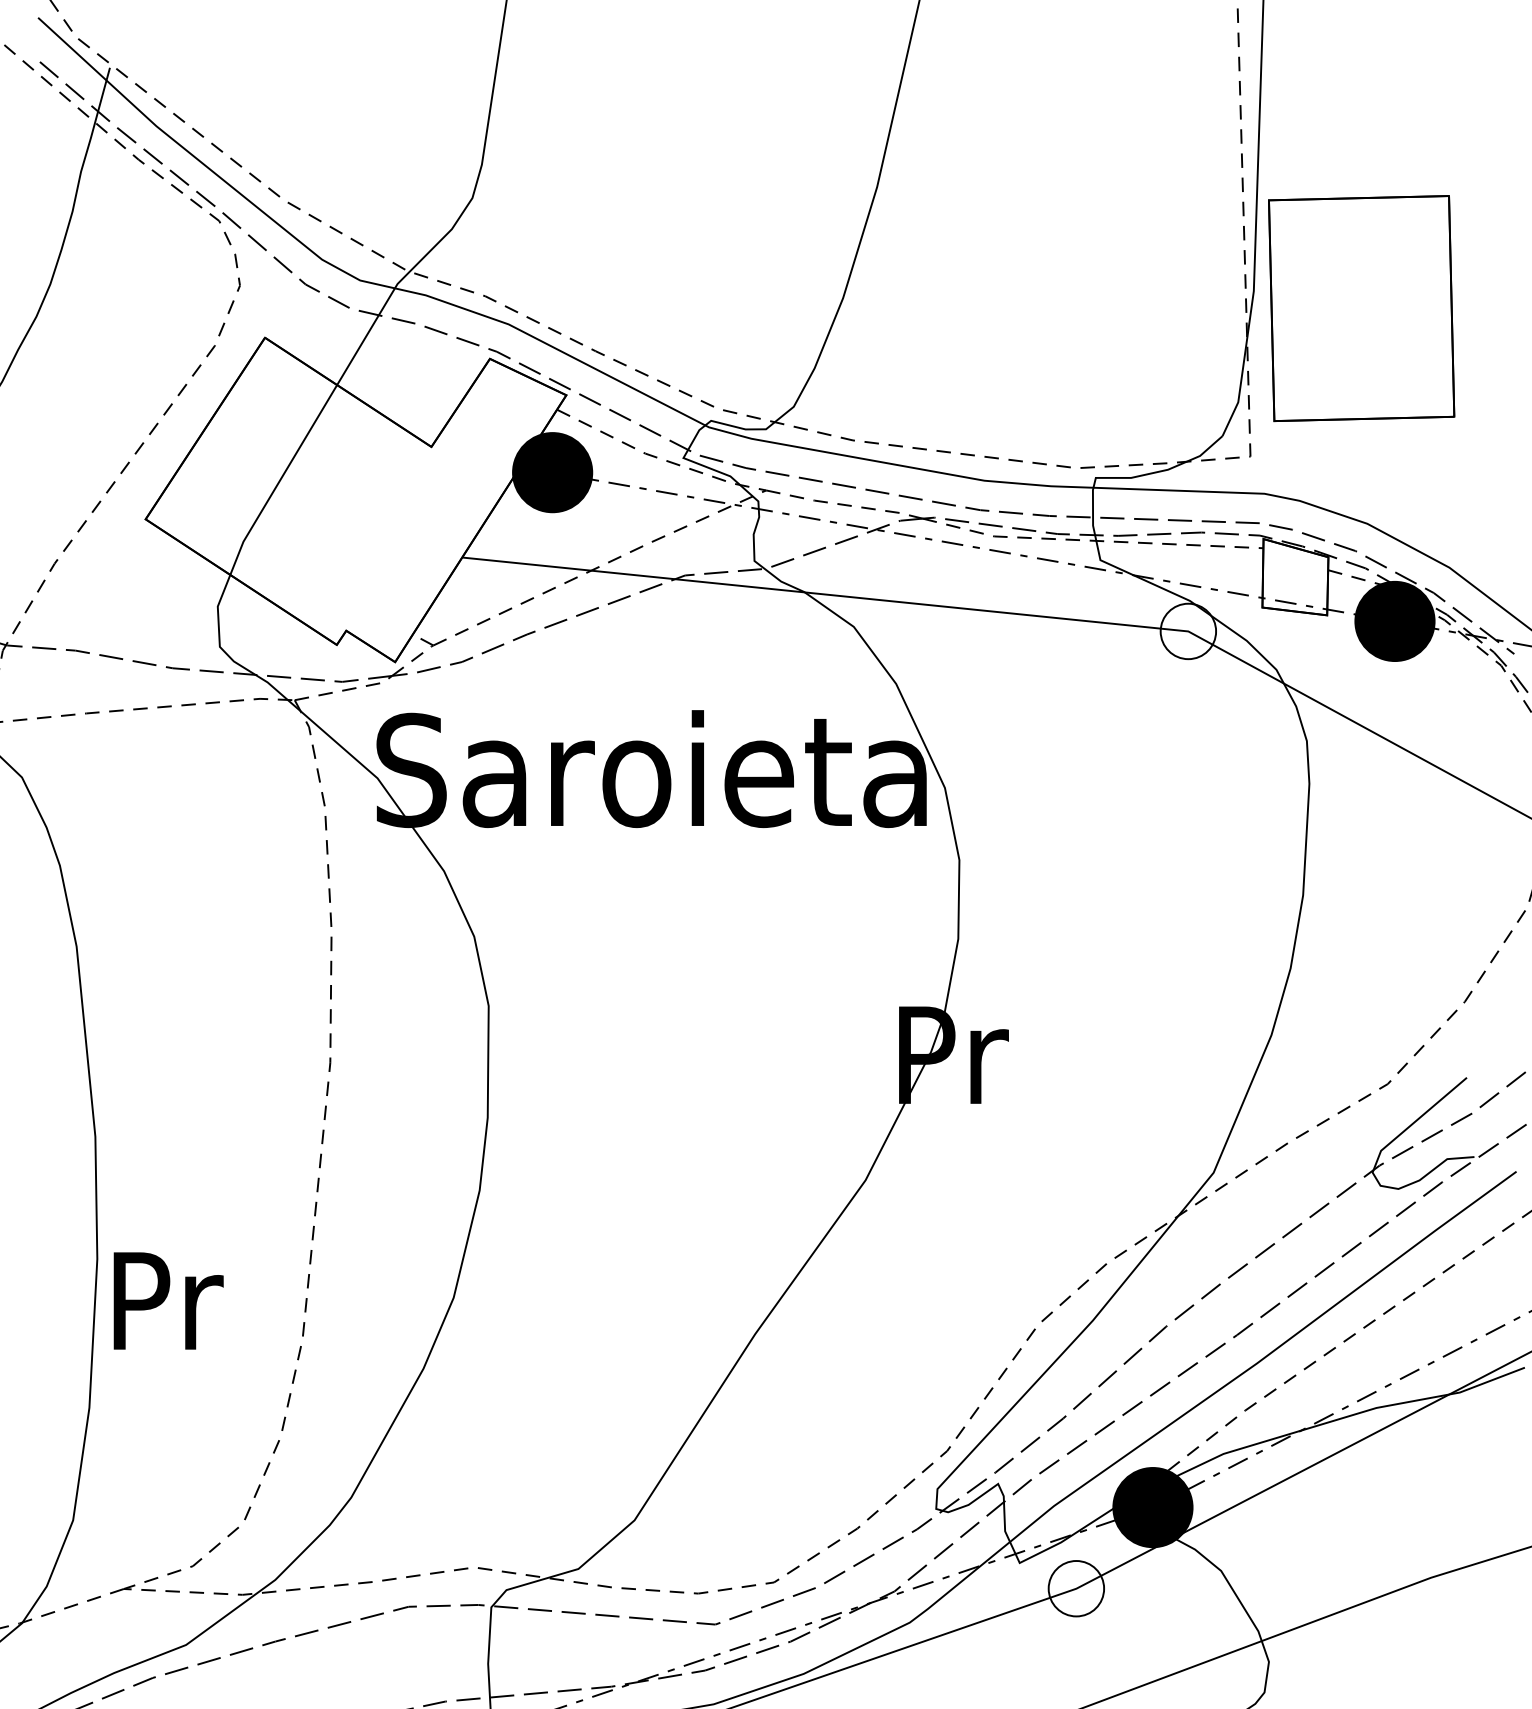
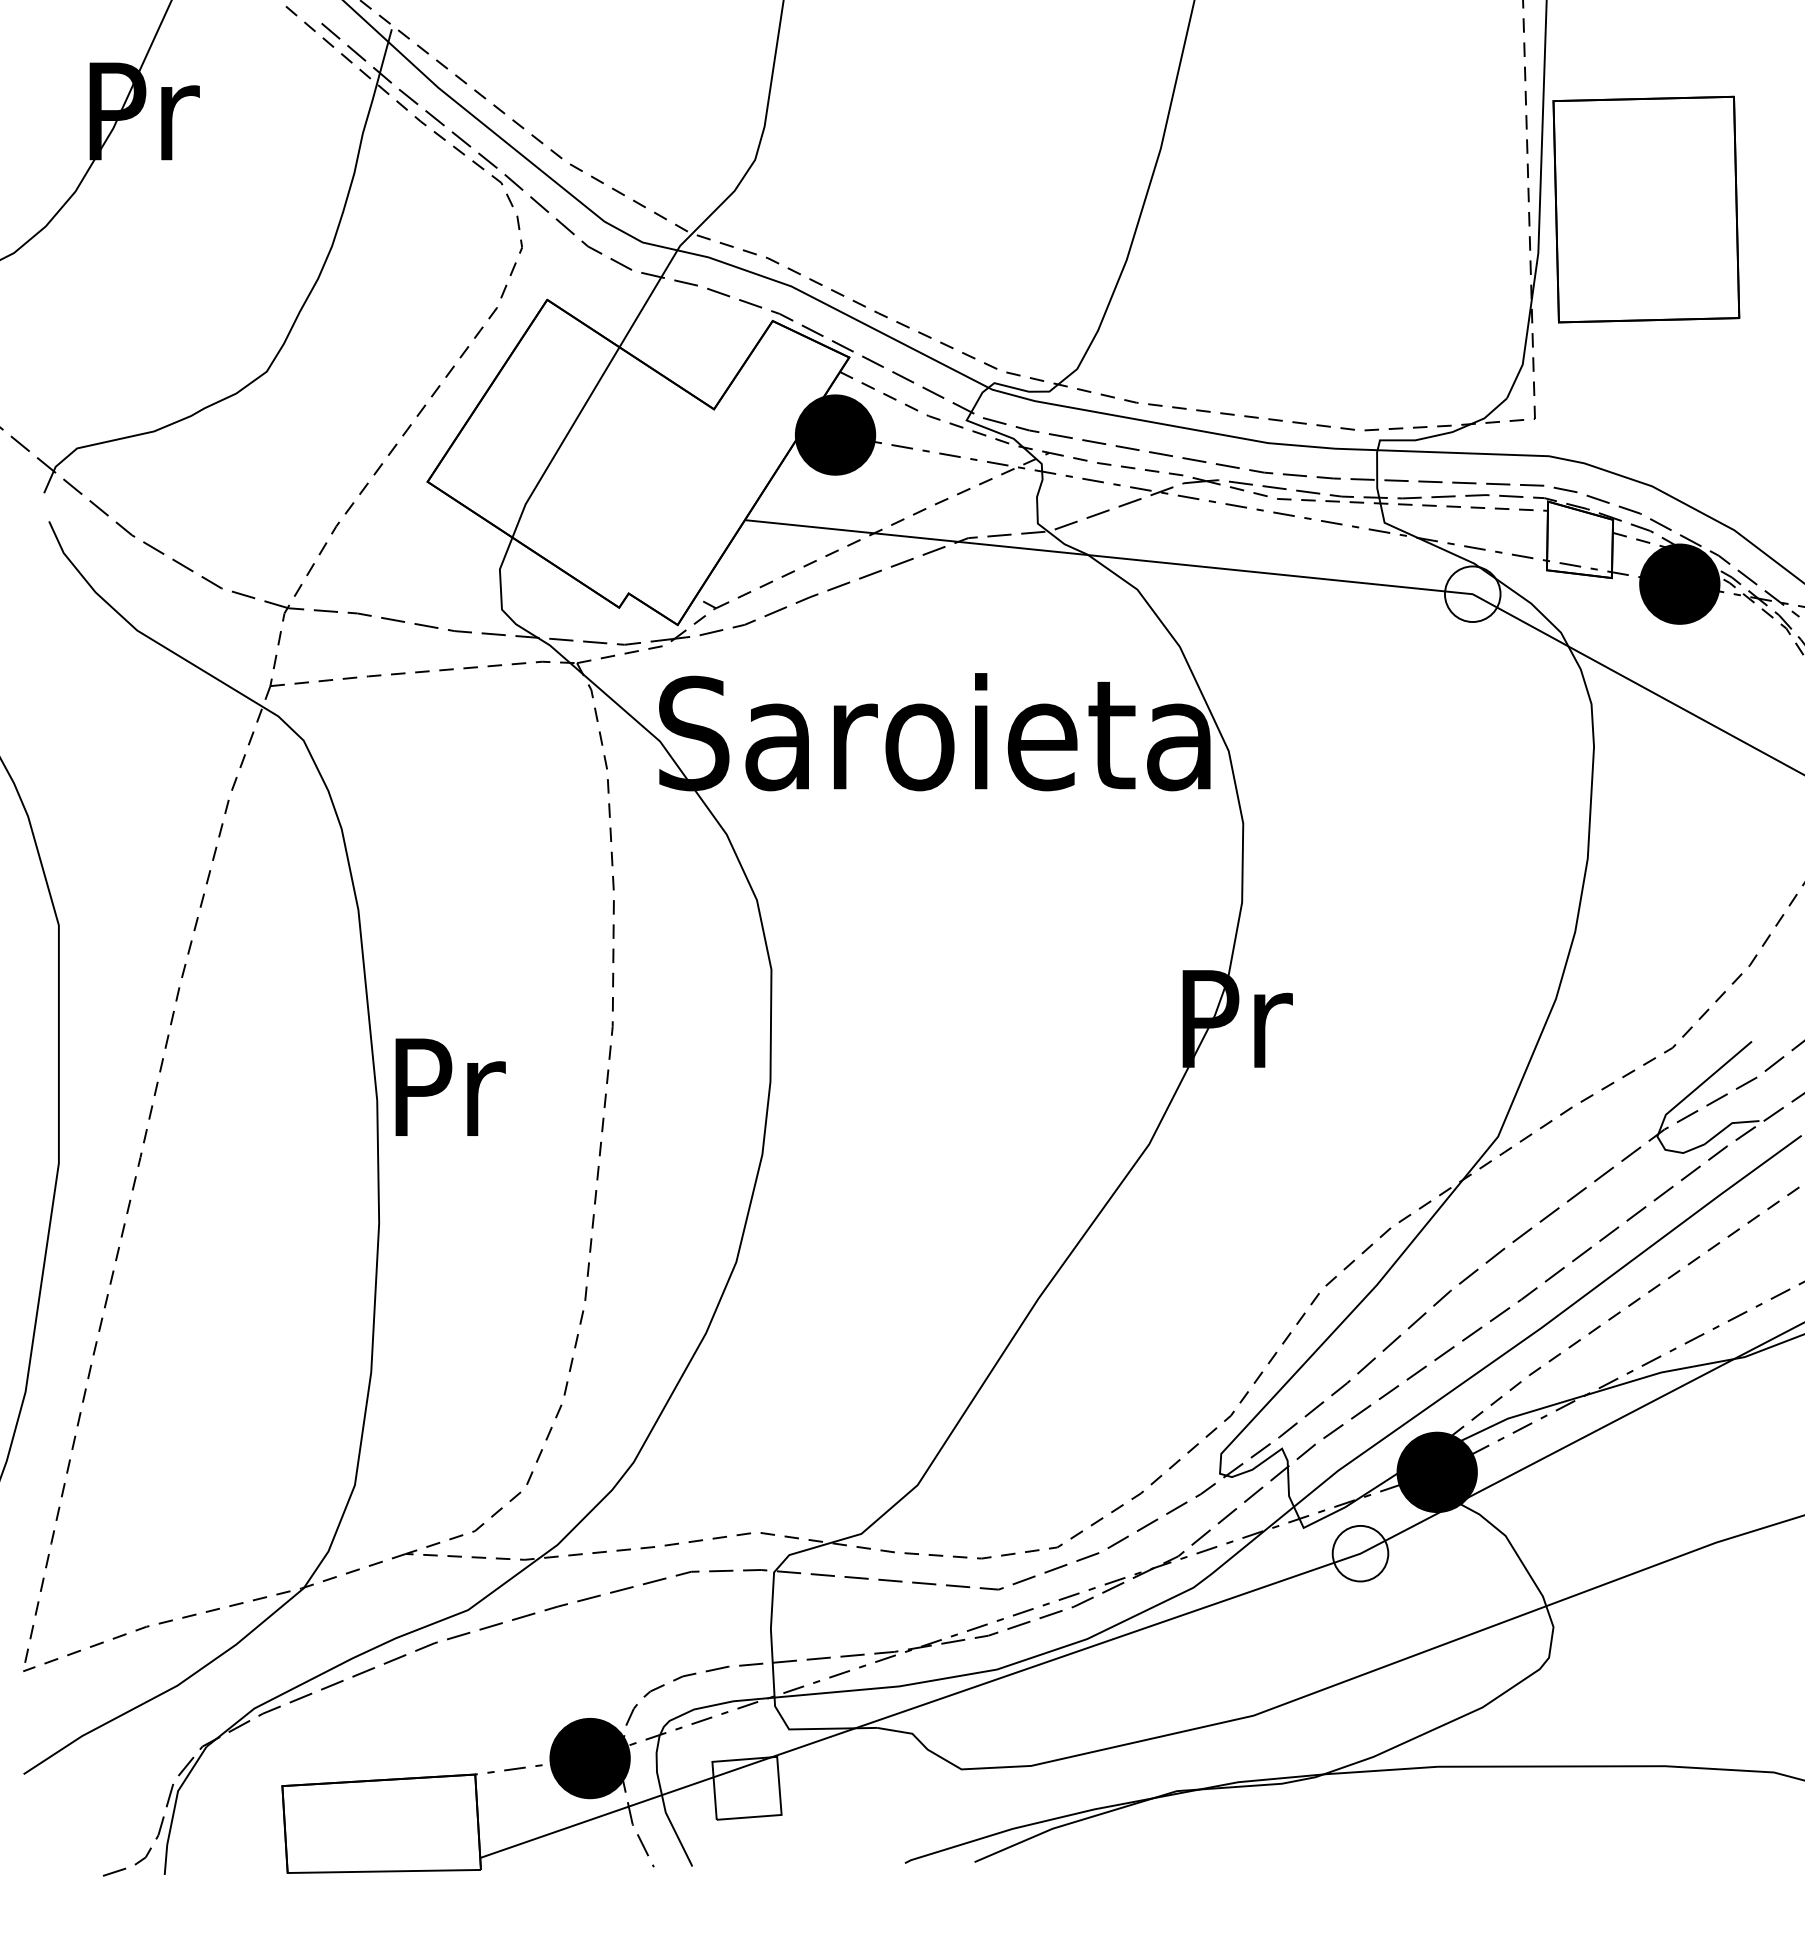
part: (1361, 308) -> (1646, 209), moved
text: (168, 1300) -> (450, 1086), moved

